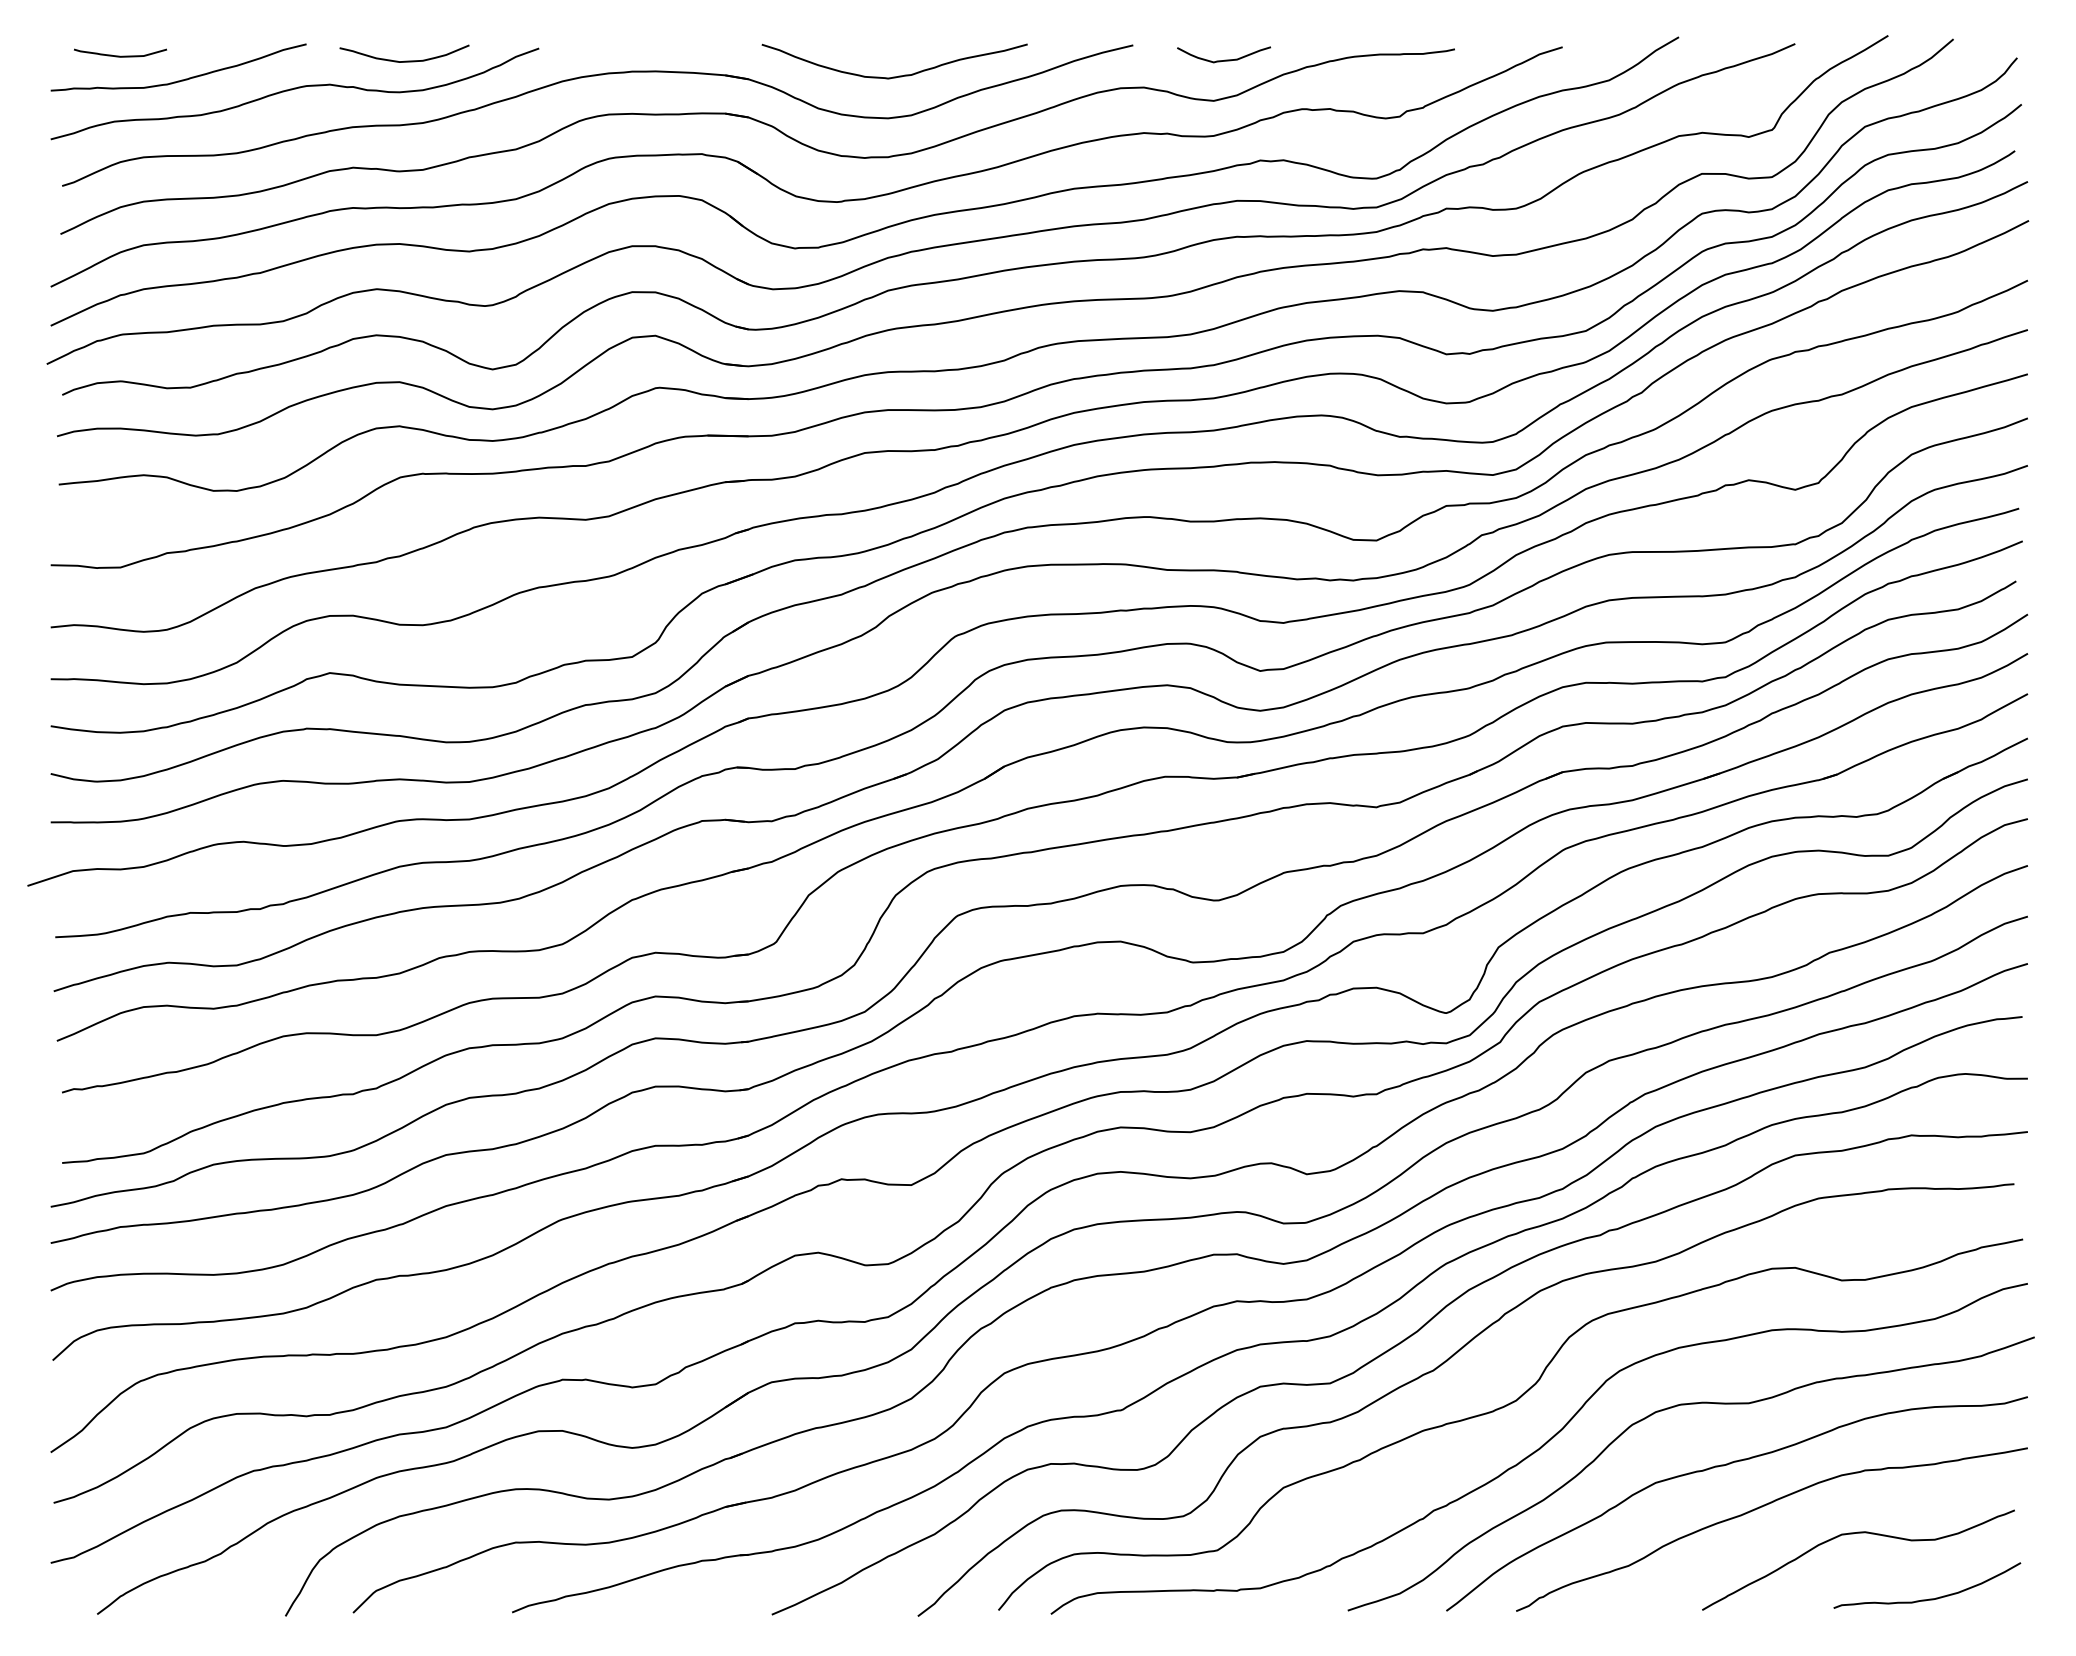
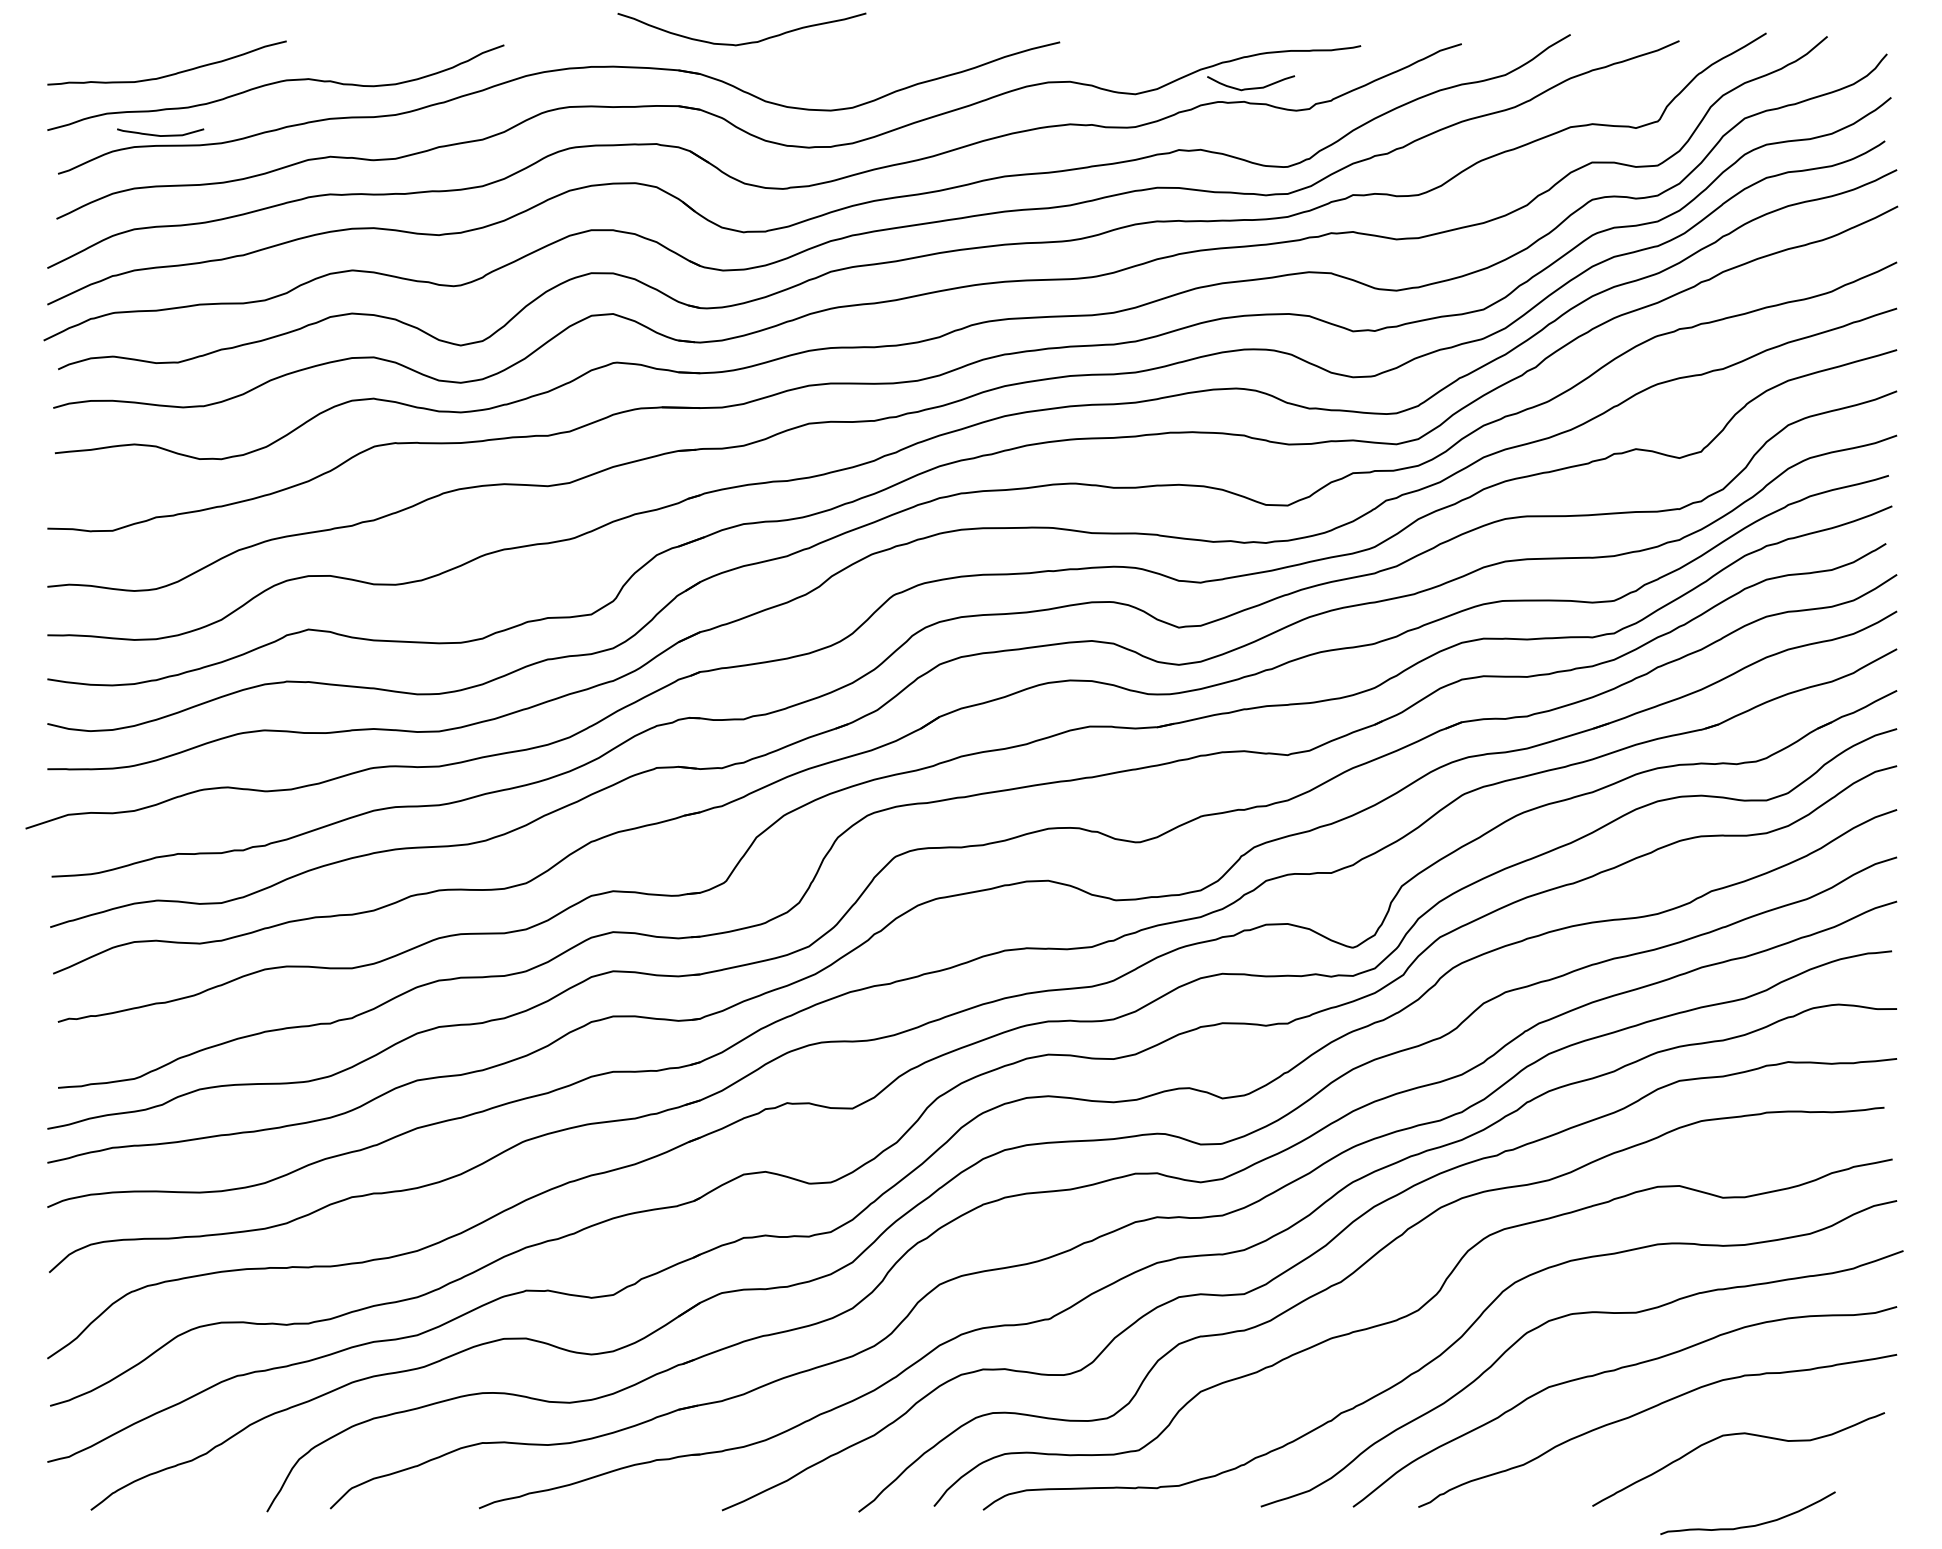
curve: (118, 55) -> (158, 134), moved
curve: (1224, 59) -> (1251, 87), moved
curve: (404, 60) -> (378, 56), removed
curve: (898, 75) -> (745, 42), moved
curve: (1926, 1598) -> (1747, 1525), moved

